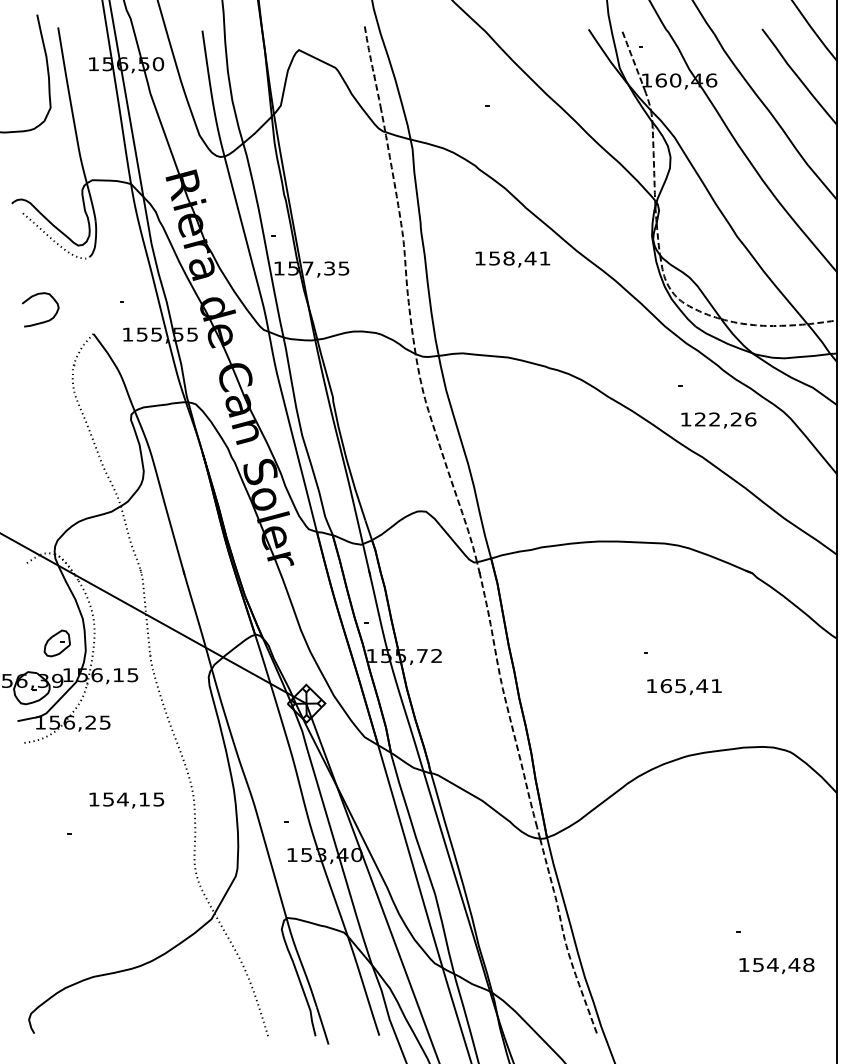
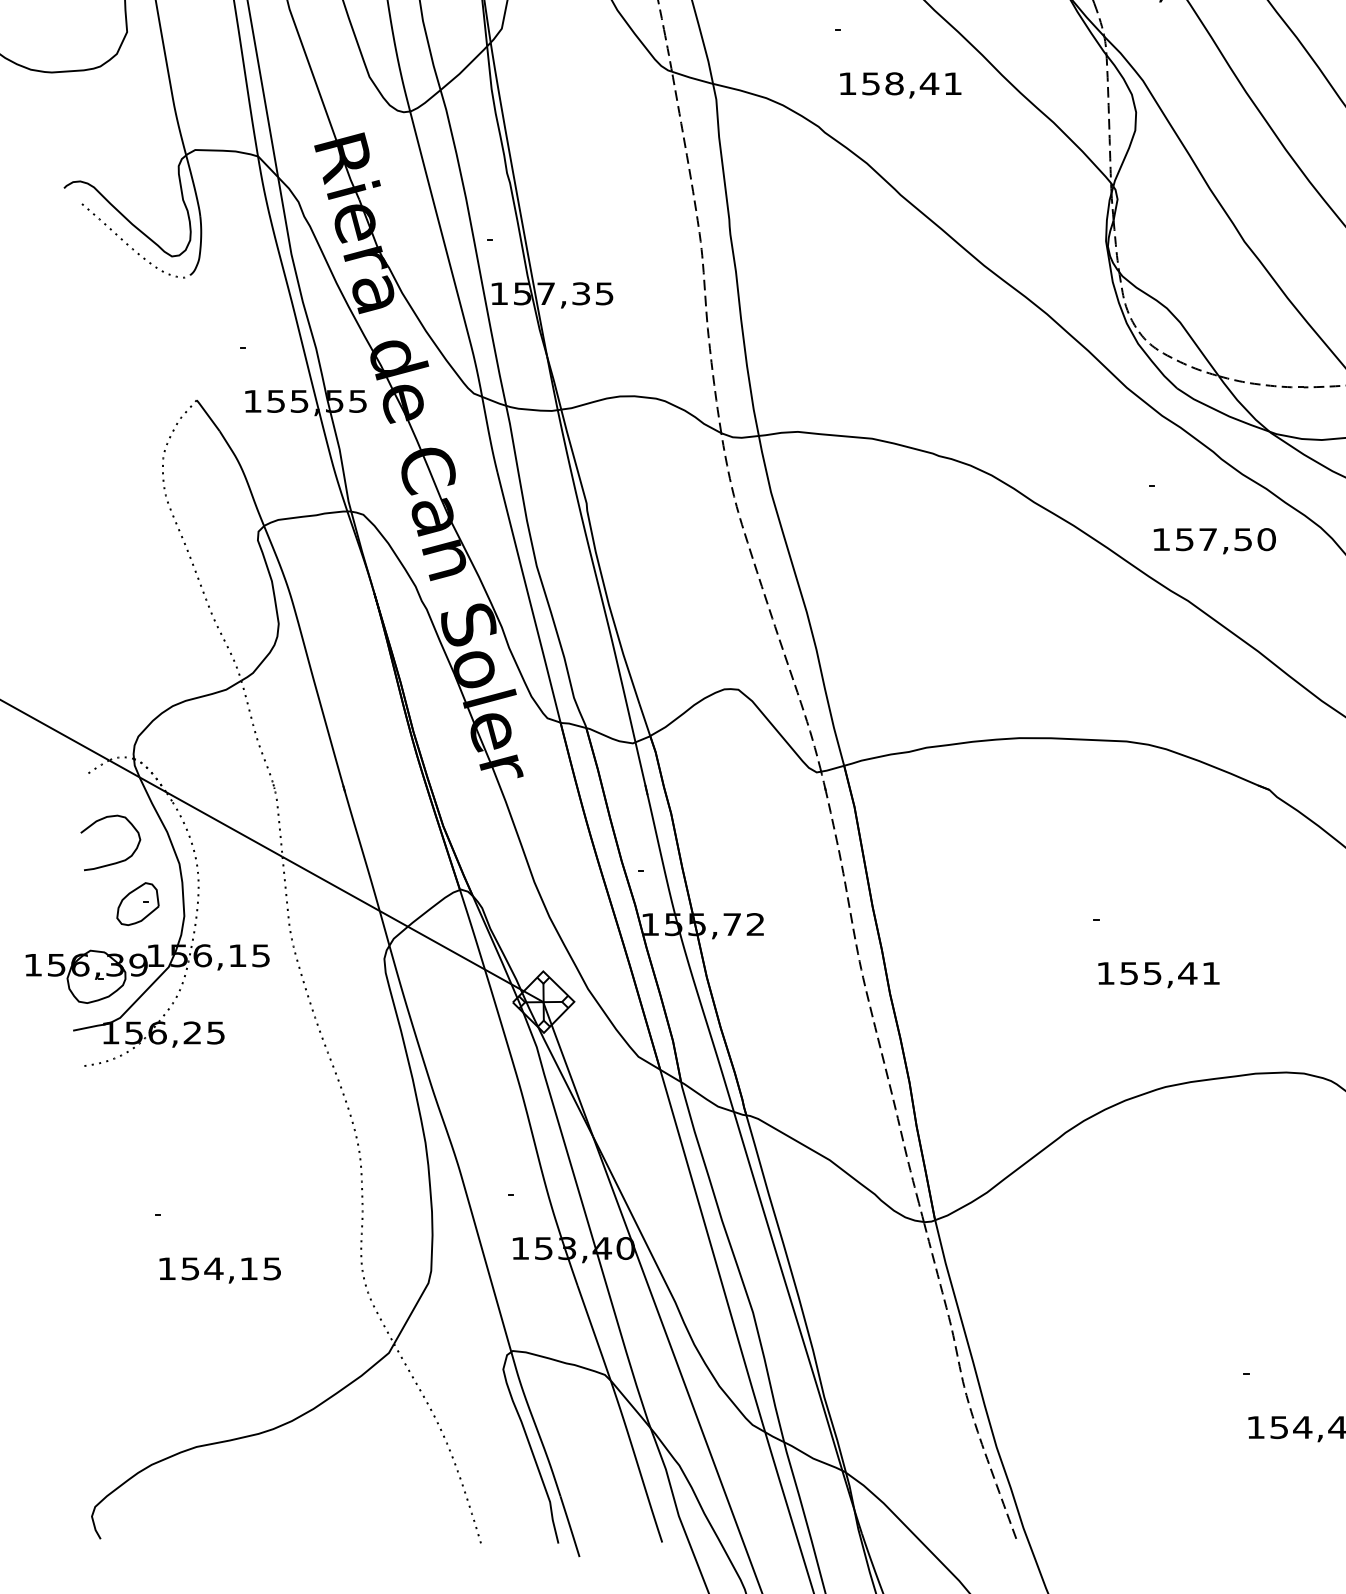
text: (512, 259) -> (900, 85), moved
curve: (45, 320) -> (118, 860), moved
text: (725, 419) -> (1225, 539), 122,26 -> 157,50
text: (666, 686) -> (1129, 974), 165,41 -> 155,41
text: (126, 800) -> (219, 1270), moved

